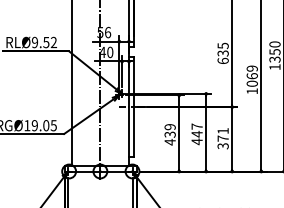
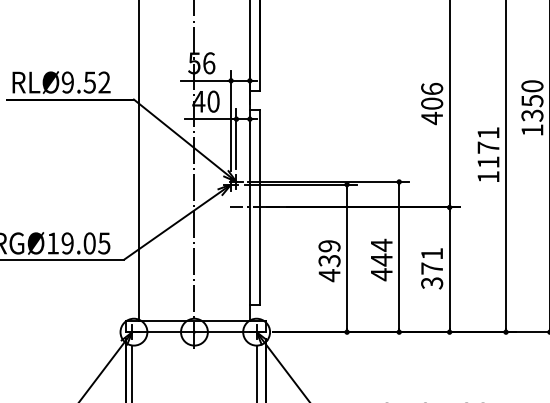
text: (222, 53) -> (430, 103), 635 -> 406
text: (251, 75) -> (486, 146), 1069 -> 1171
text: (196, 126) -> (380, 245), 447 -> 444

